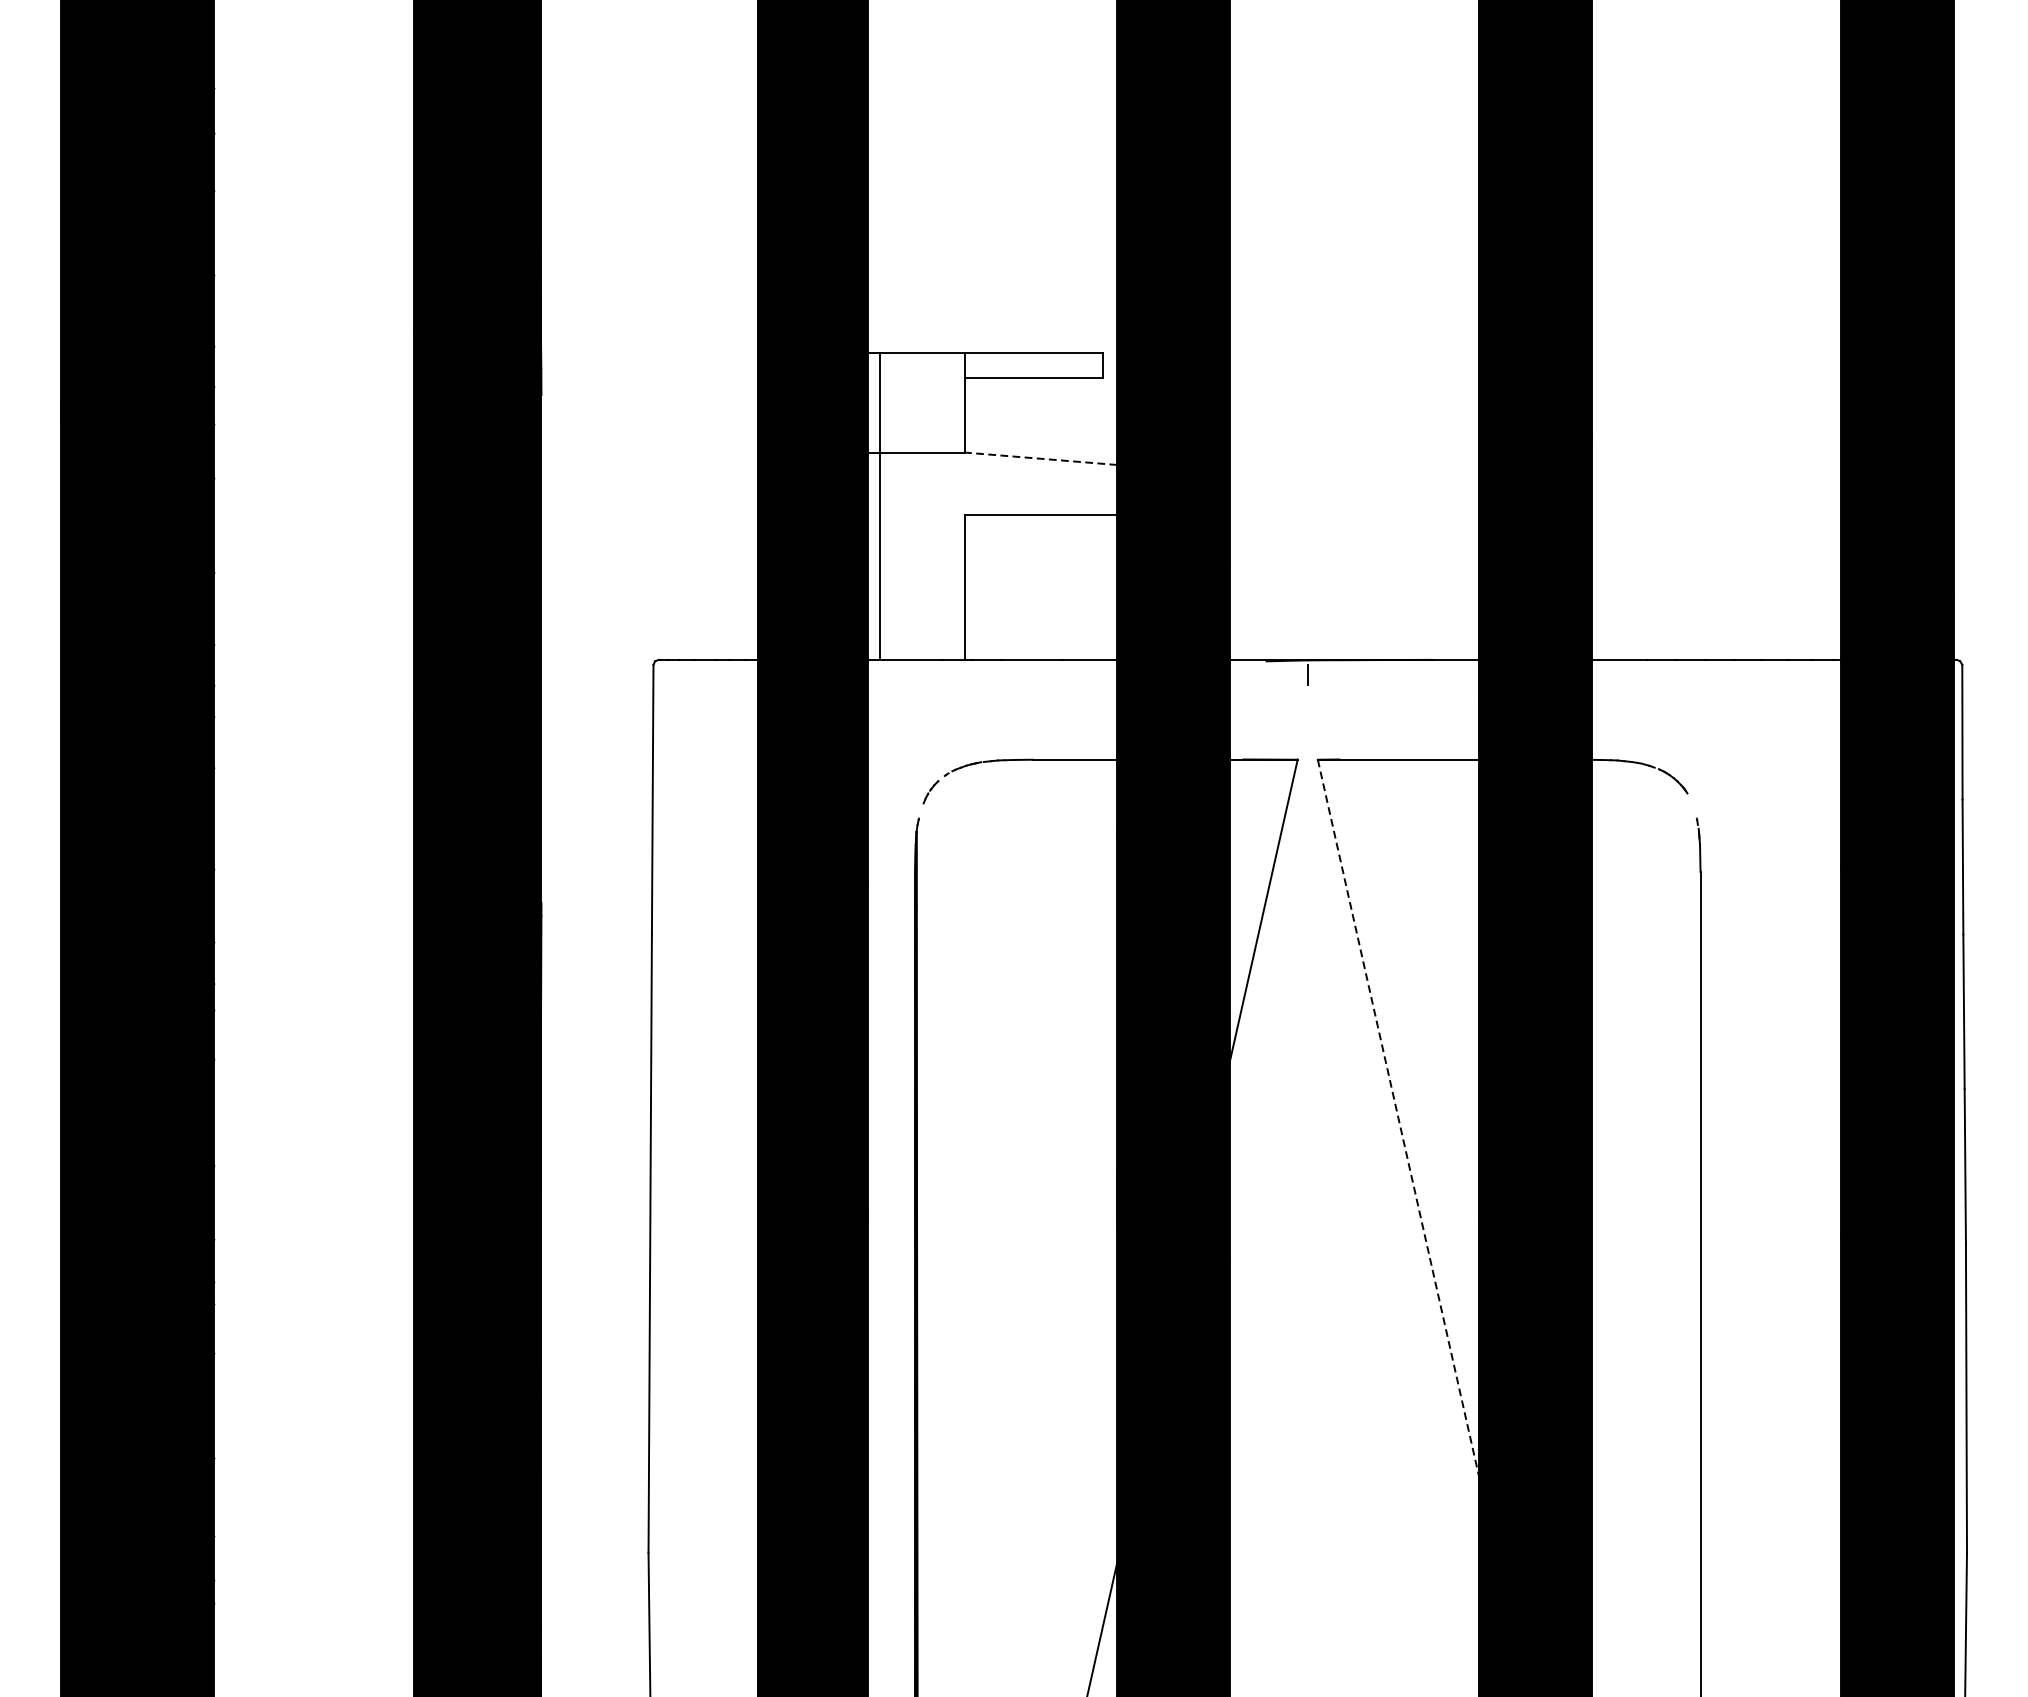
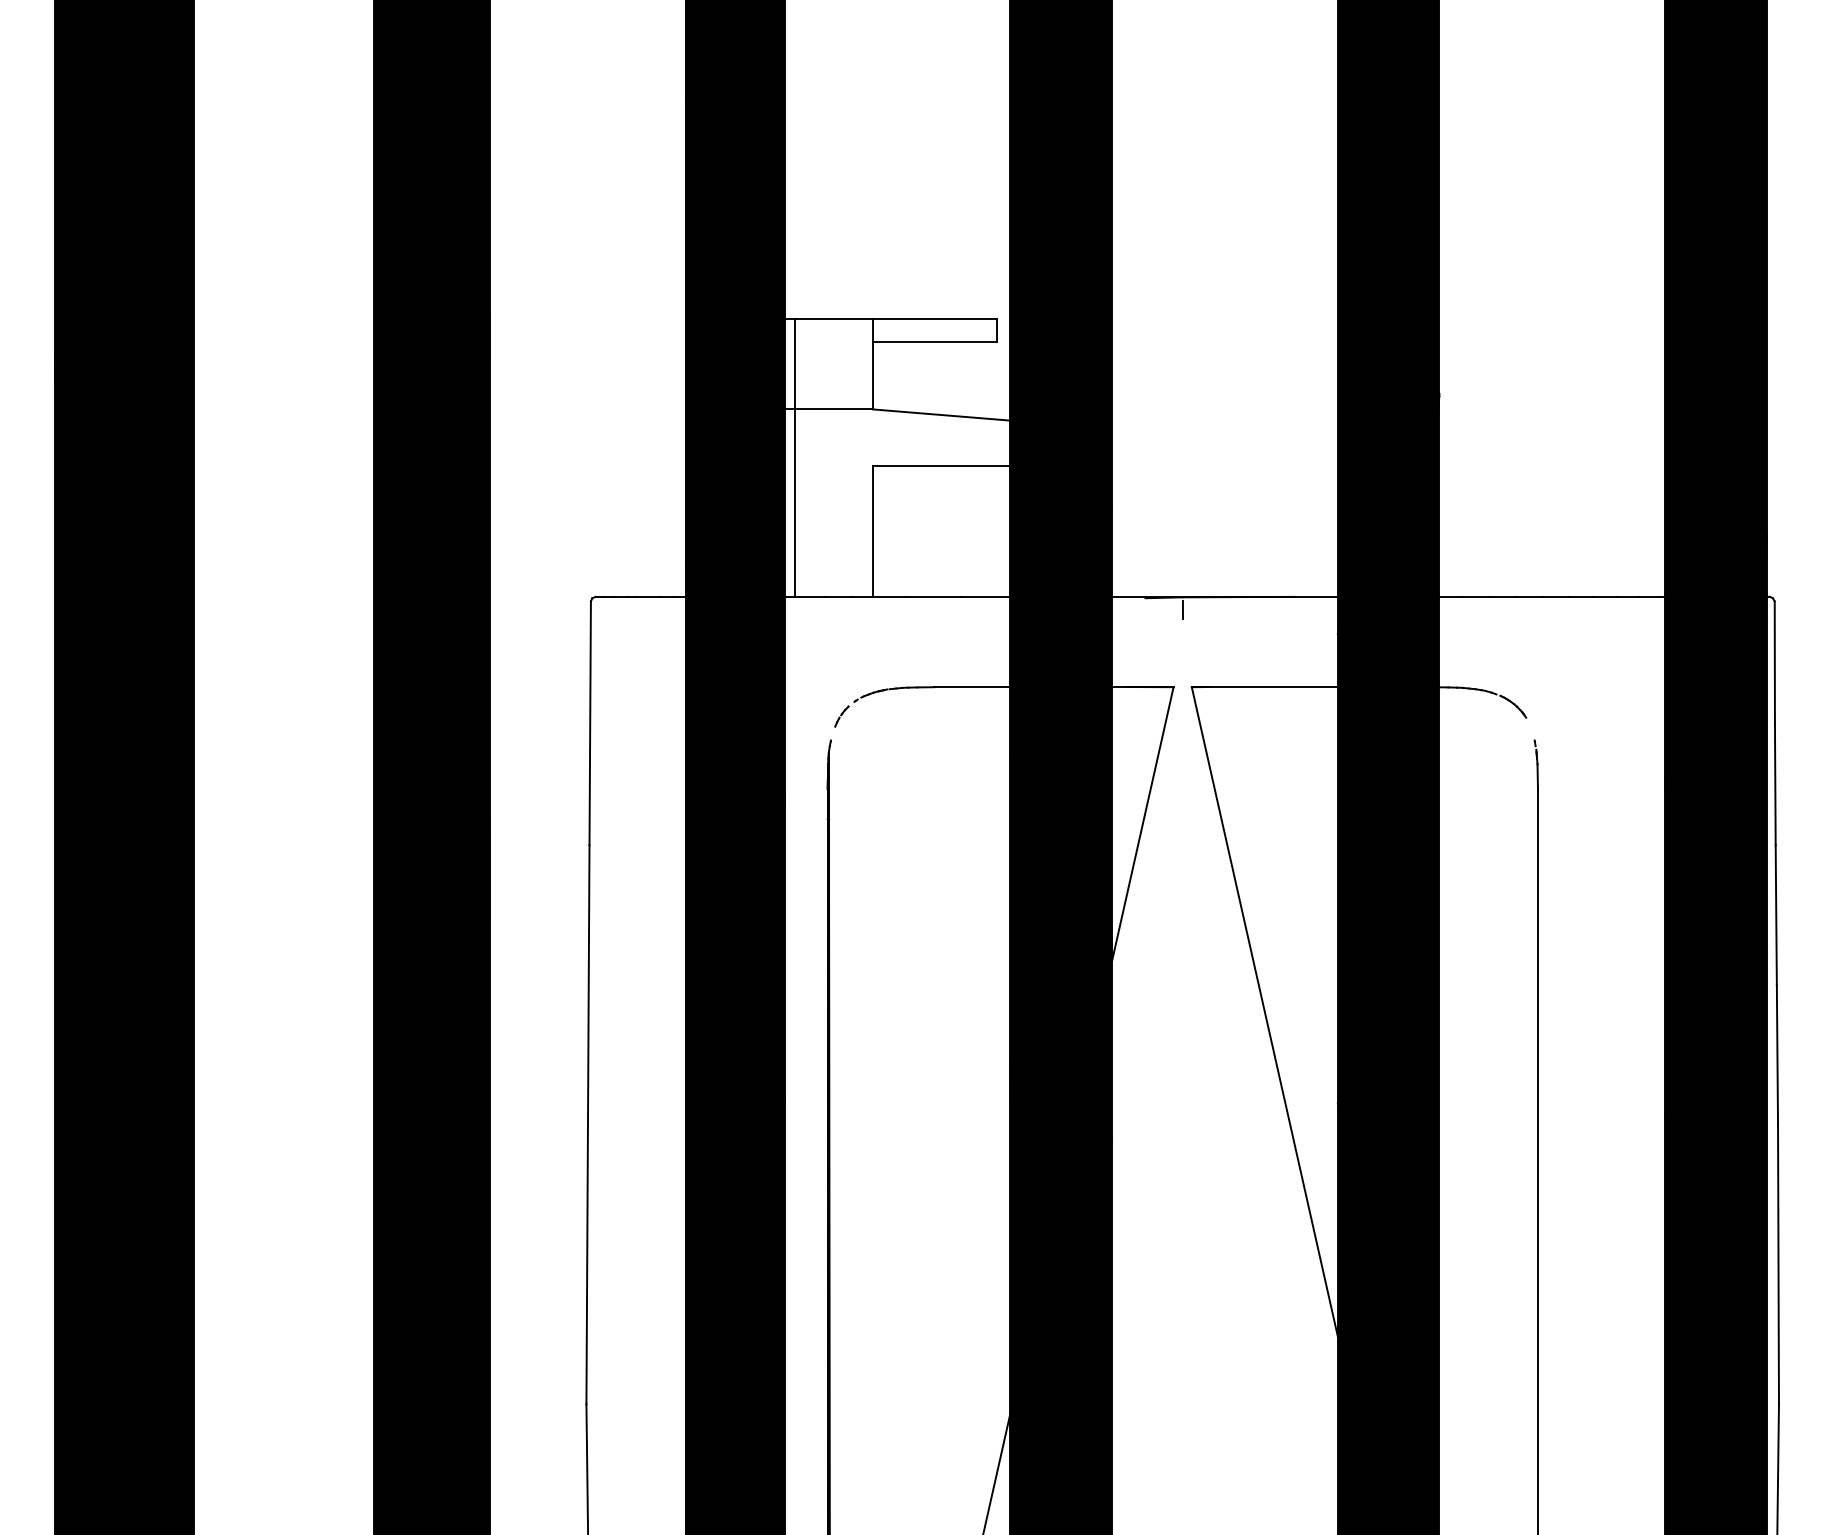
line: (1041, 459) -> (941, 415), dashed -> solid
line: (1398, 1118) -> (1264, 1011), dashed -> solid

